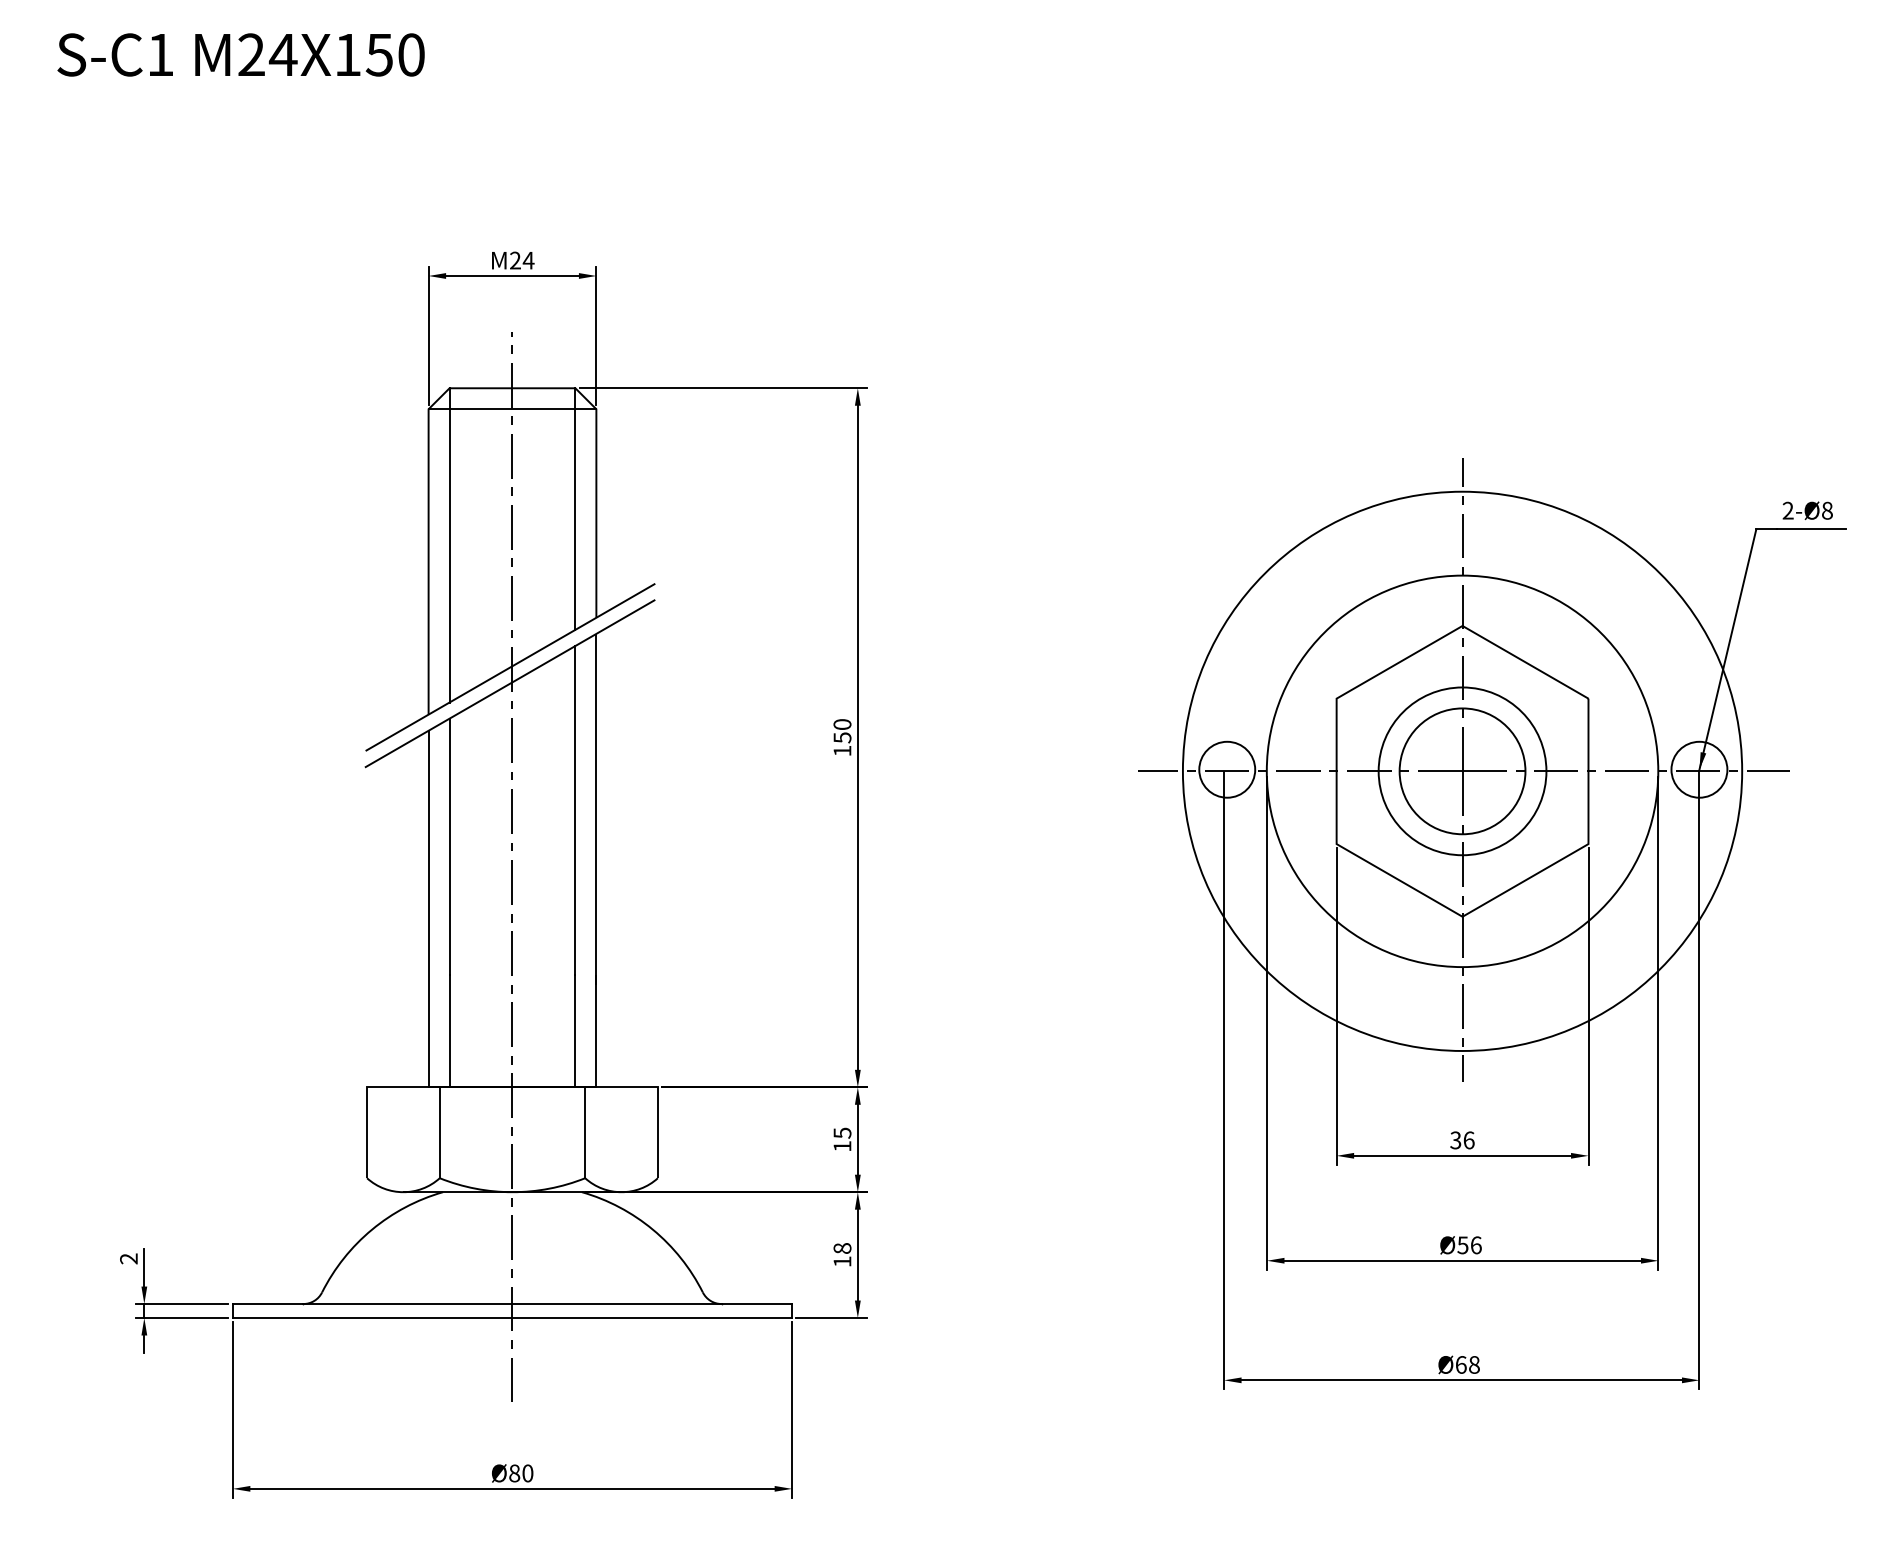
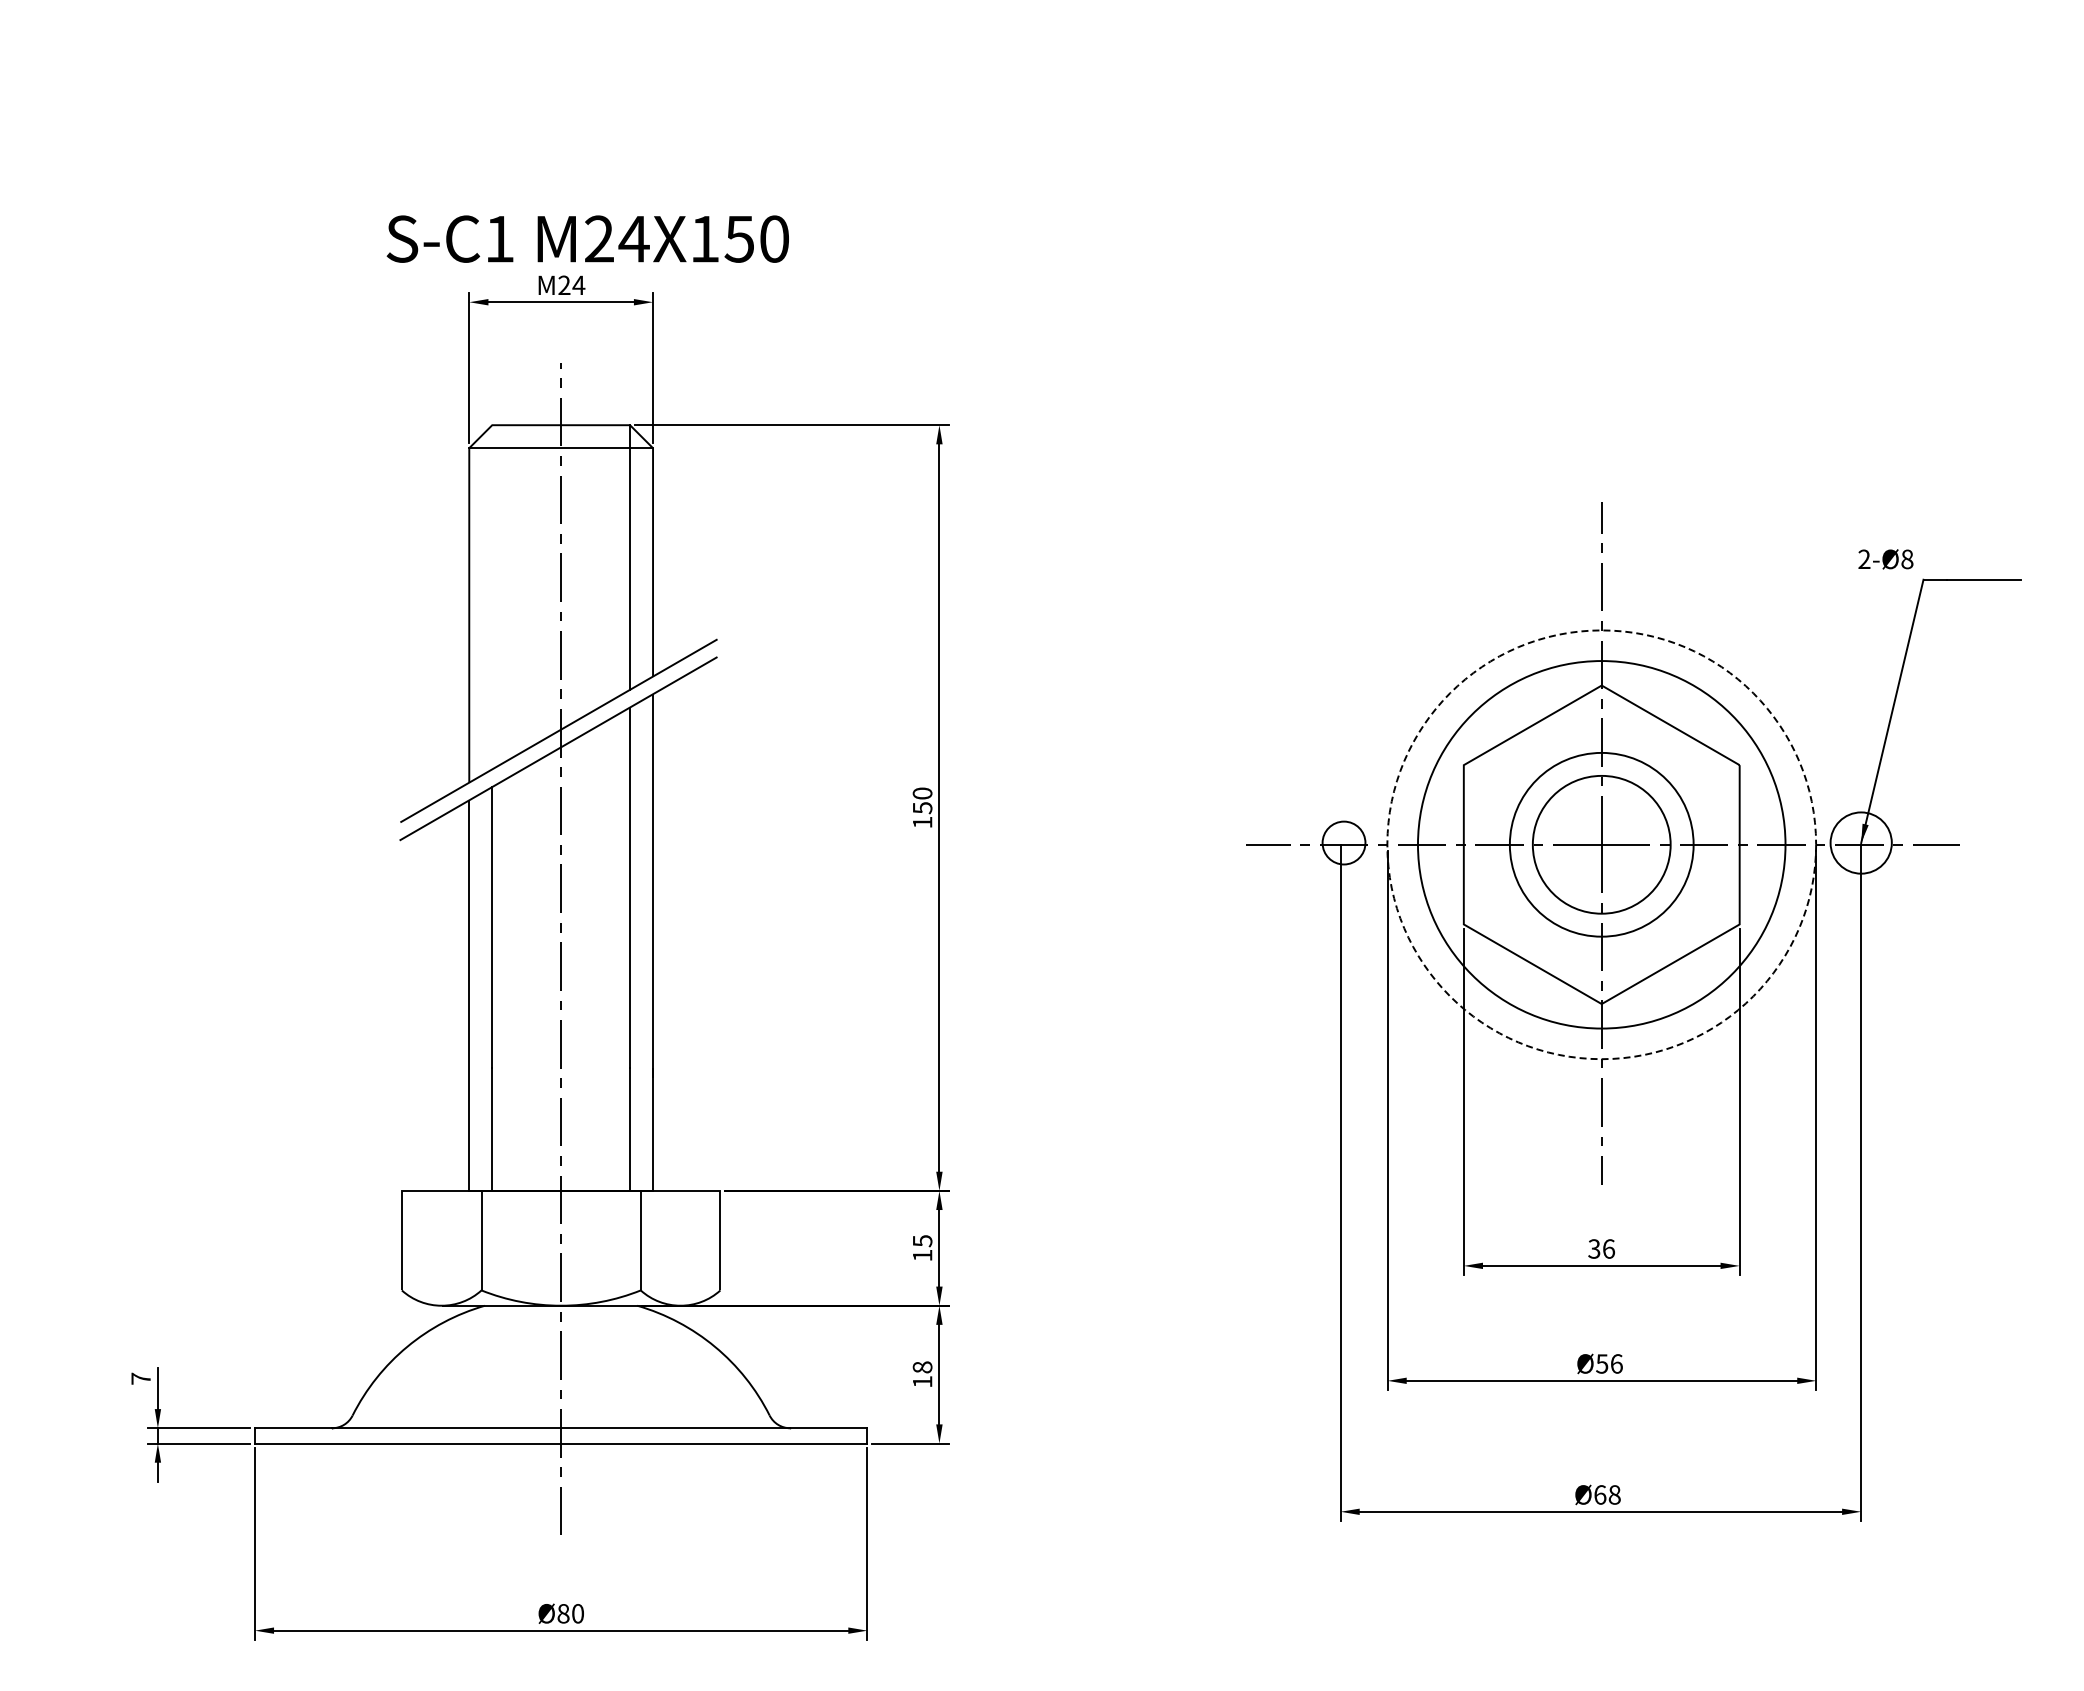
text: (240, 54) -> (587, 238), moved
text: (1807, 510) -> (1885, 559), moved
line: (449, 545) -> (492, 597), removed
circle: (1226, 769) -> (1343, 842), size x0.7
circle: (1462, 771) -> (1601, 844), size x0.6
circle: (1462, 771) -> (1601, 844), solid -> dashed
text: (128, 1258) -> (140, 1378), 2 -> 7

